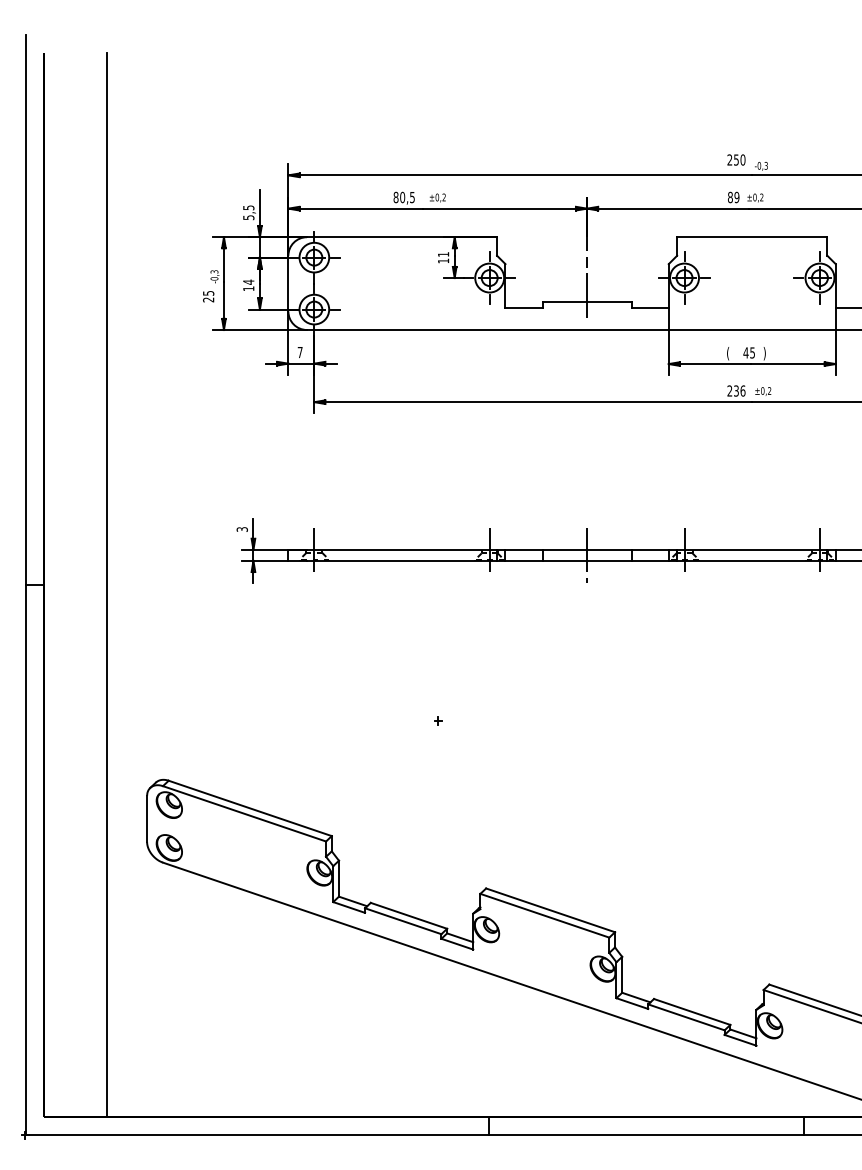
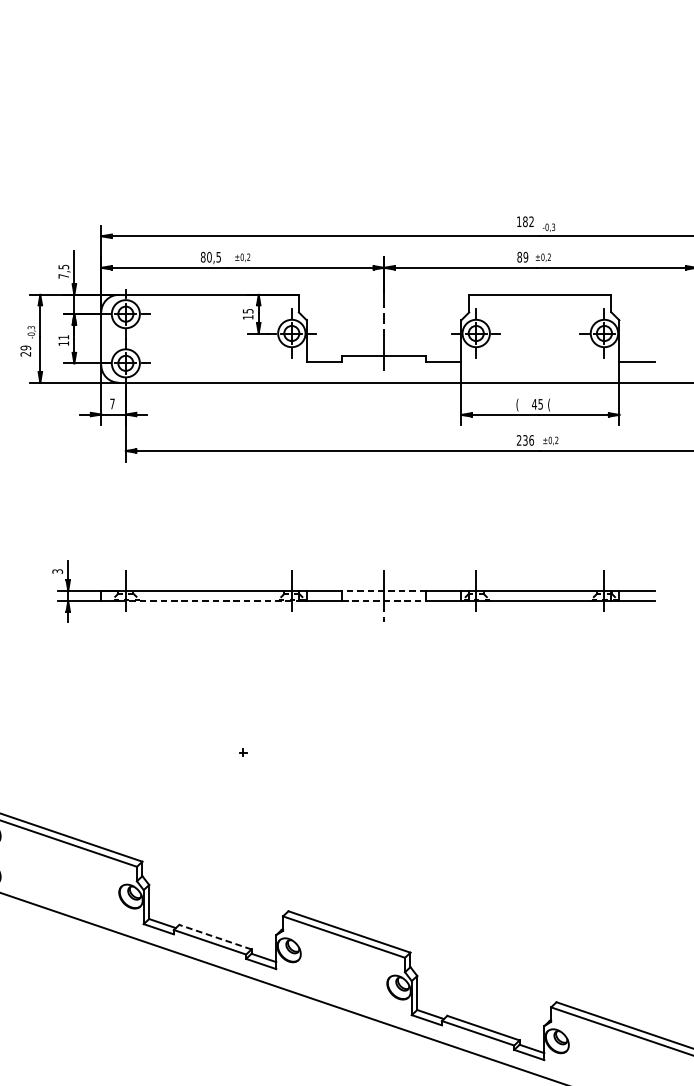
text: (736, 159) -> (525, 221), 250 -> 182
text: (248, 217) -> (63, 276), 5,5 -> 7,5
text: (443, 254) -> (248, 311), 11 -> 15
text: (248, 281) -> (63, 336), 14 -> 11
text: (208, 292) -> (25, 347), 25 -> 29
text: (762, 353) -> (550, 404), ) -> (
line: (587, 549) -> (384, 590), solid -> dashed
line: (402, 560) -> (209, 600), solid -> dashed
line: (587, 560) -> (384, 600), solid -> dashed
line: (408, 915) -> (214, 936), solid -> dashed

